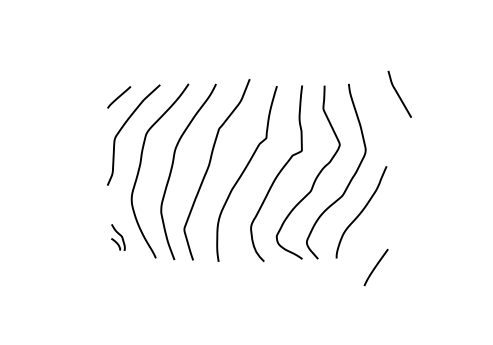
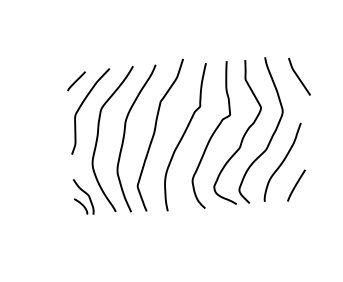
curve: (398, 93) -> (298, 76), moved
part: (118, 237) -> (83, 196), size x1.67
curve: (375, 267) -> (295, 185), moved

